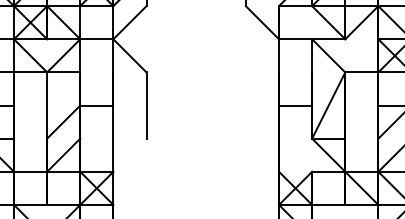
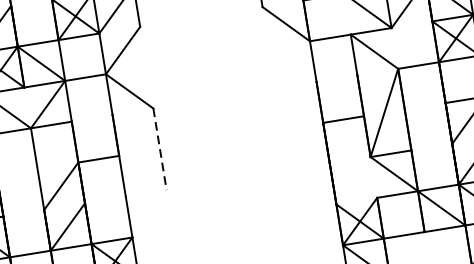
line: (146, 106) -> (160, 150), solid -> dashed

